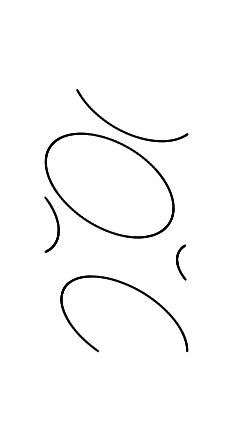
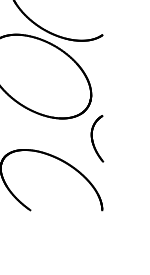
part: (181, 262) -> (97, 138), size x1.67

